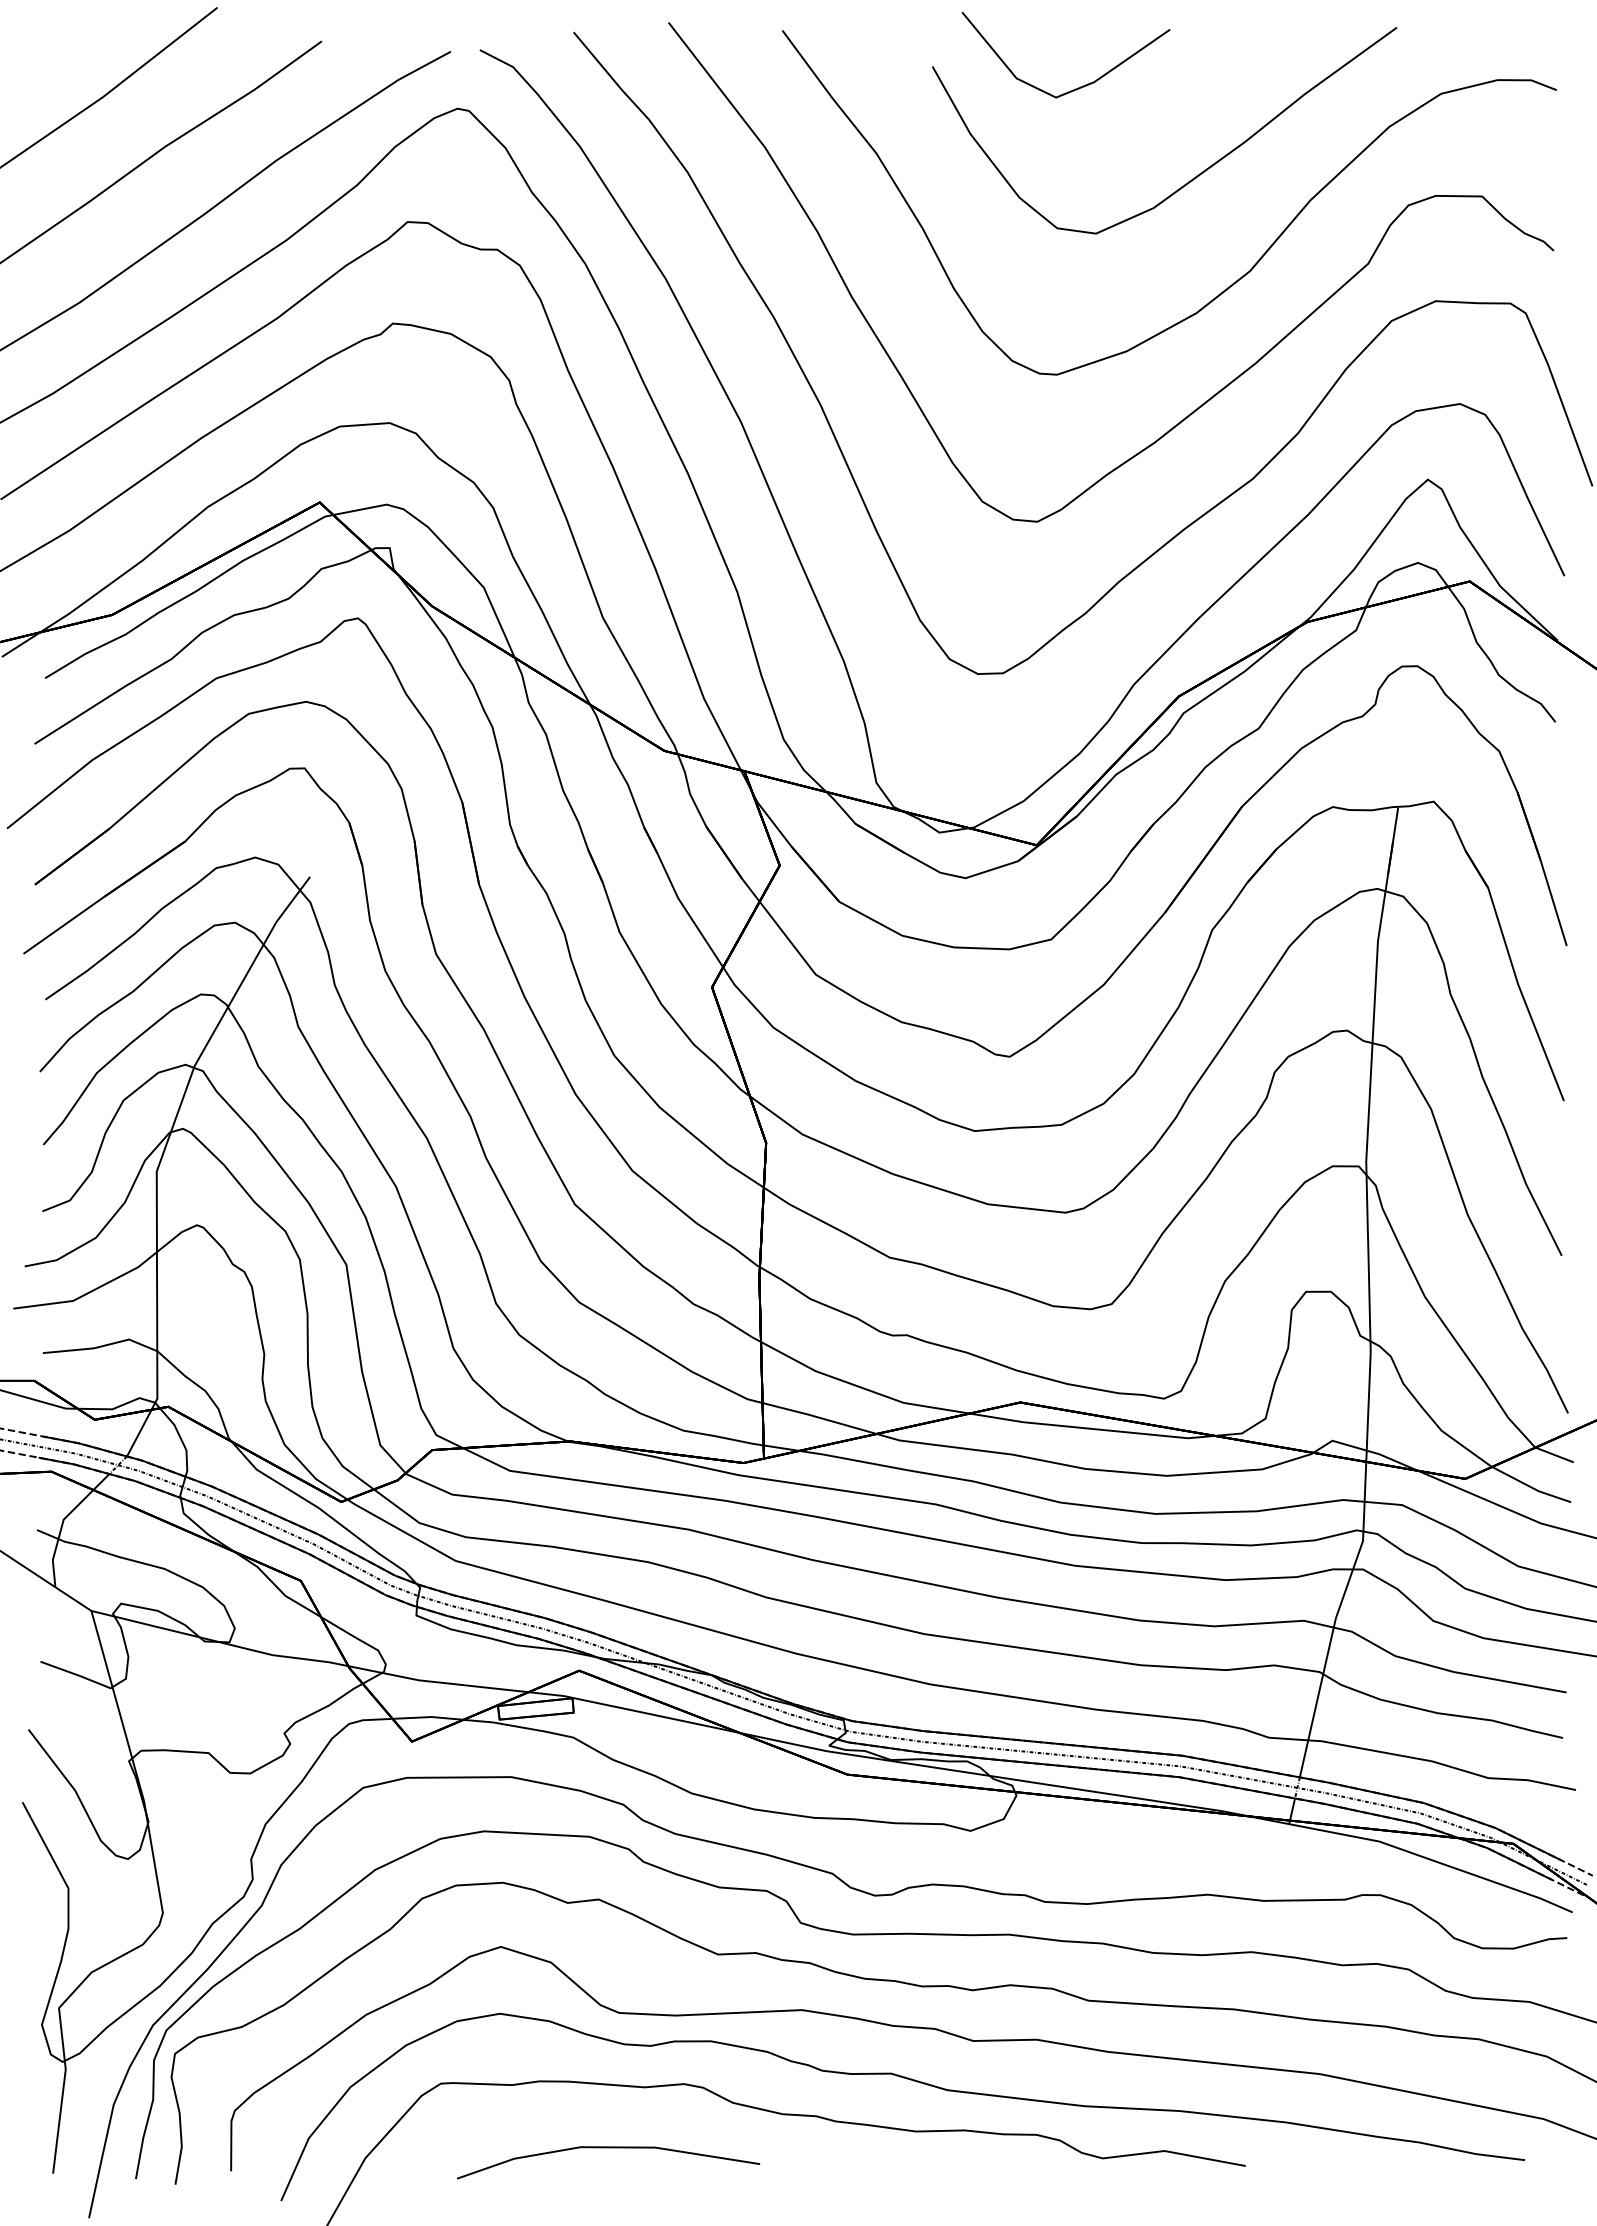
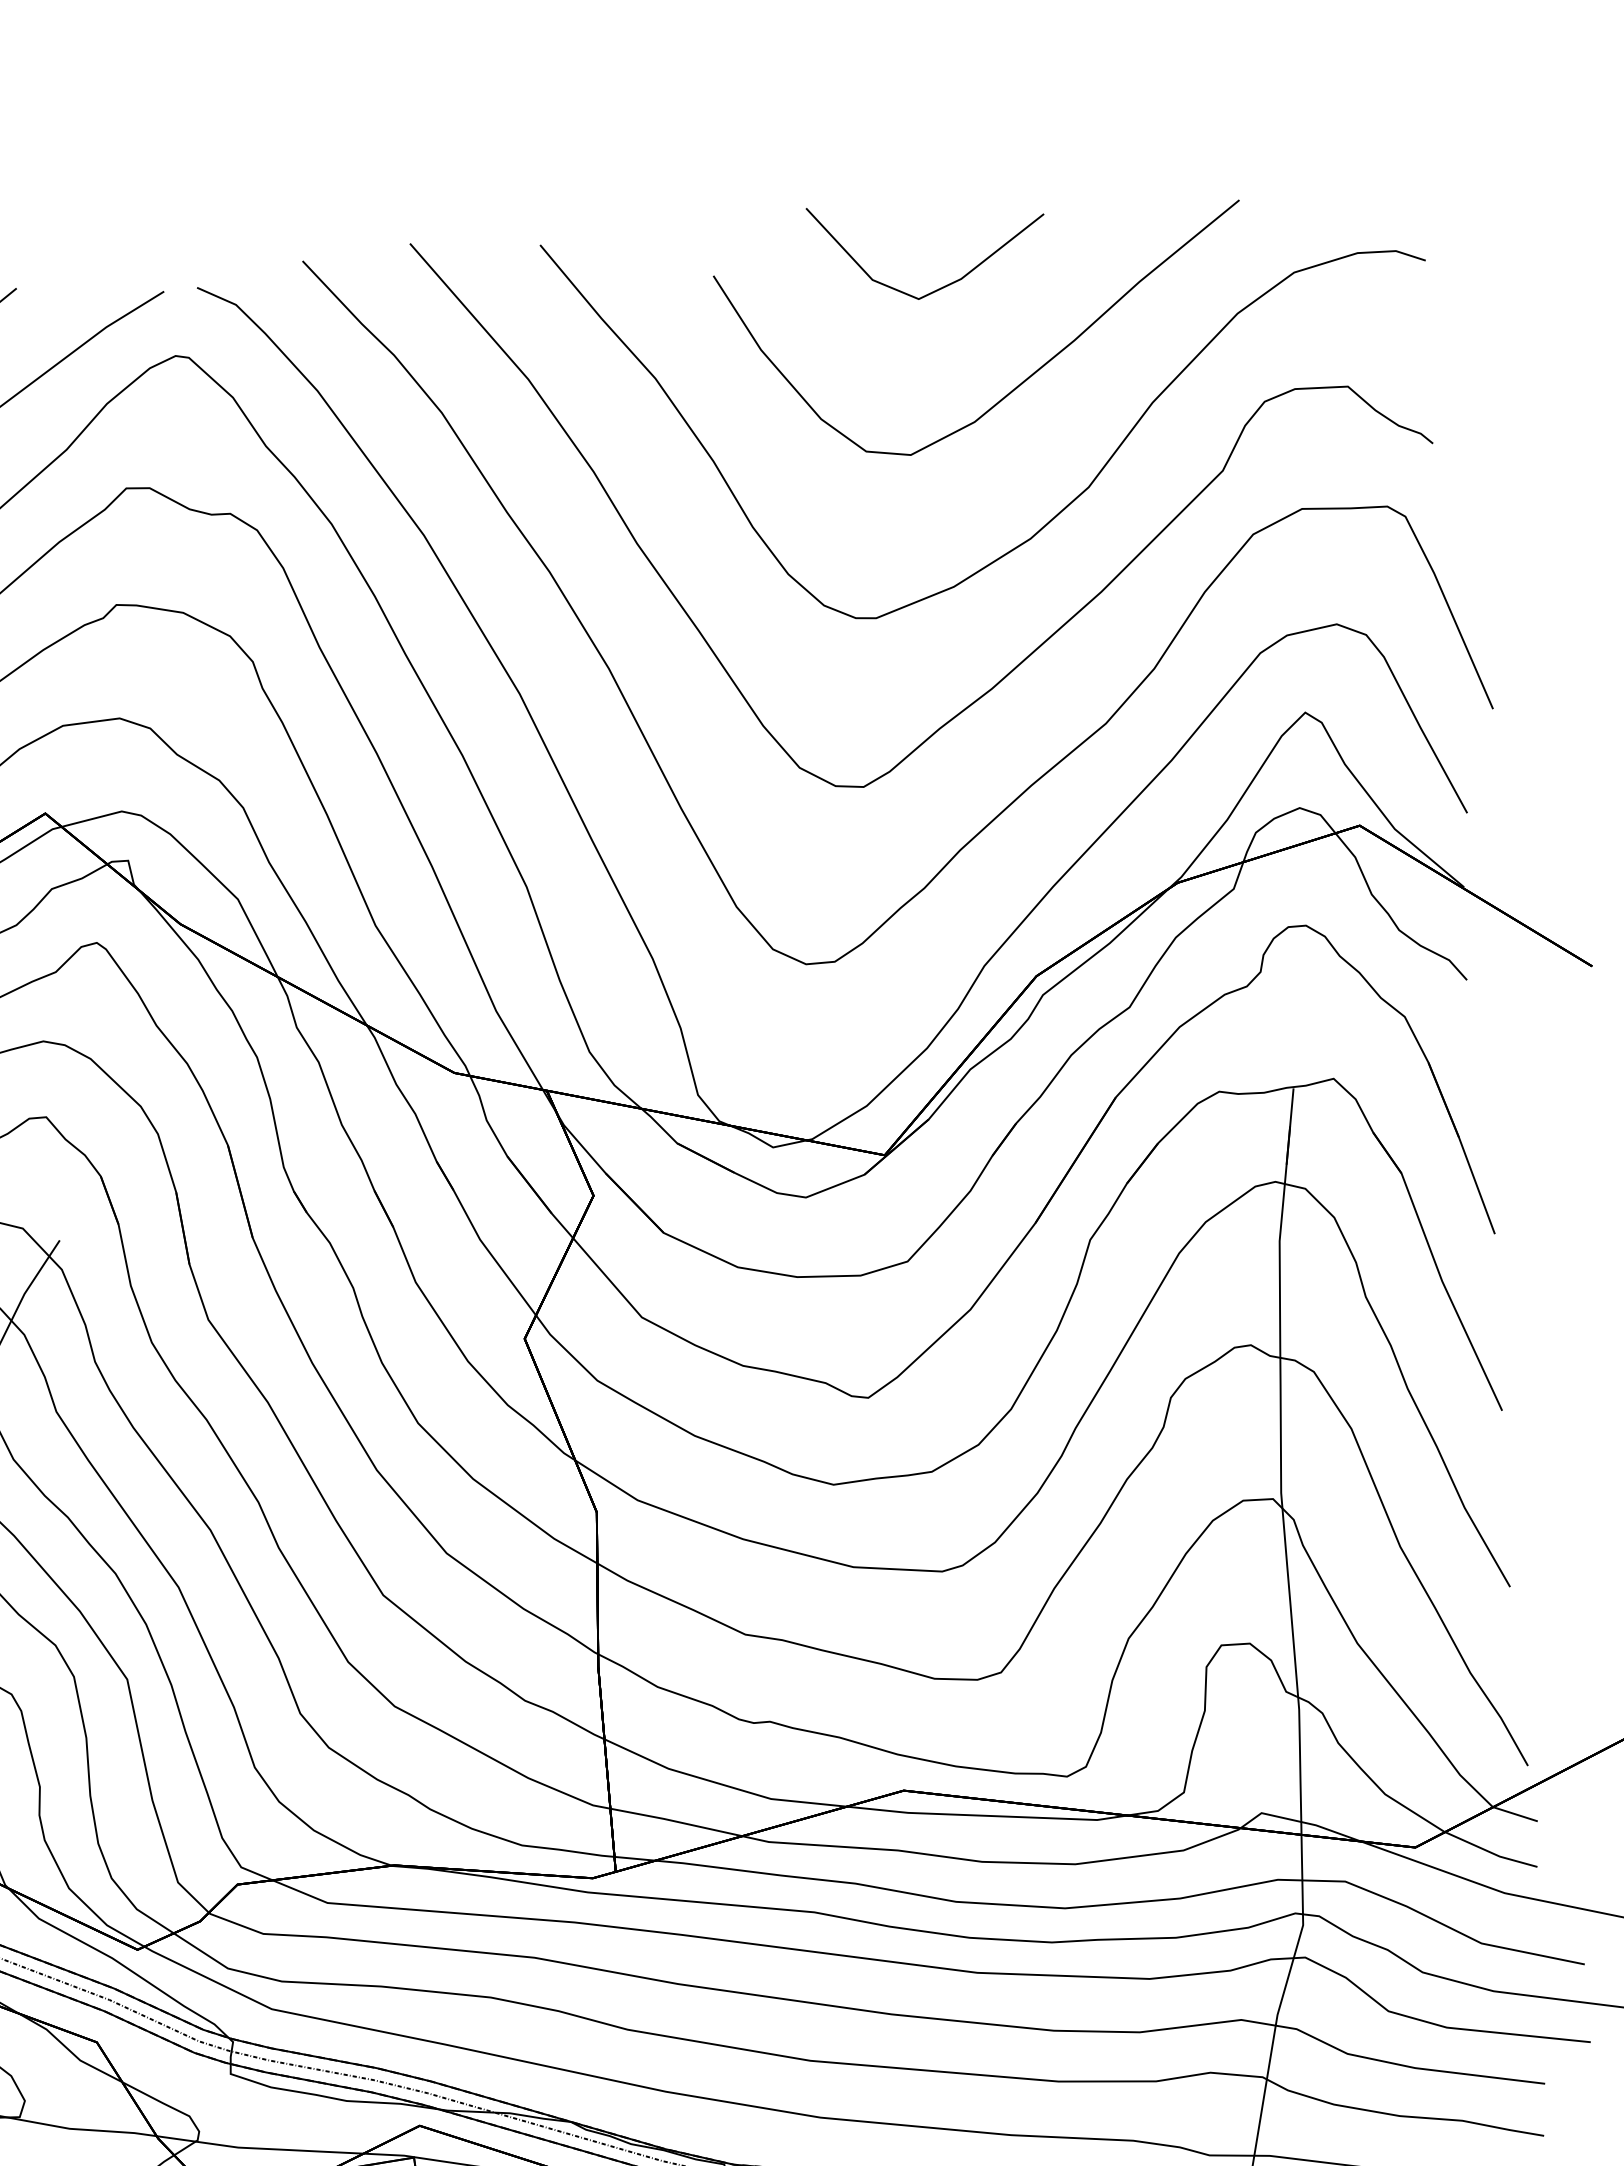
part: (1080, 86) -> (945, 284), moved

